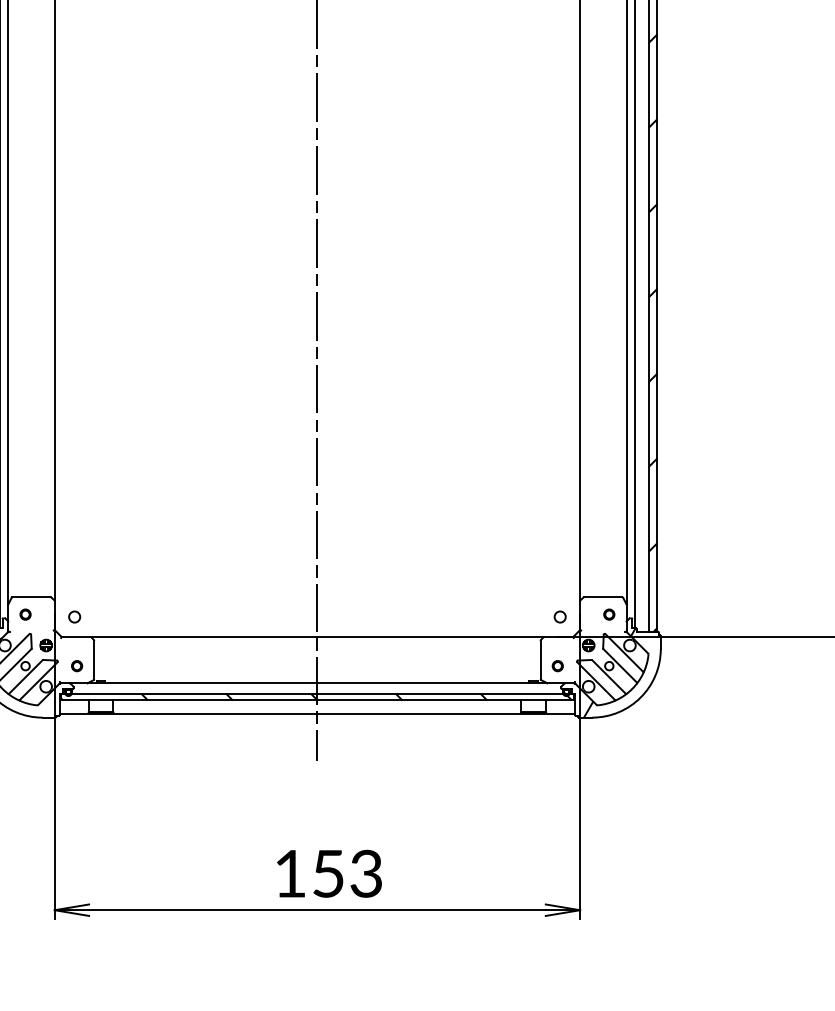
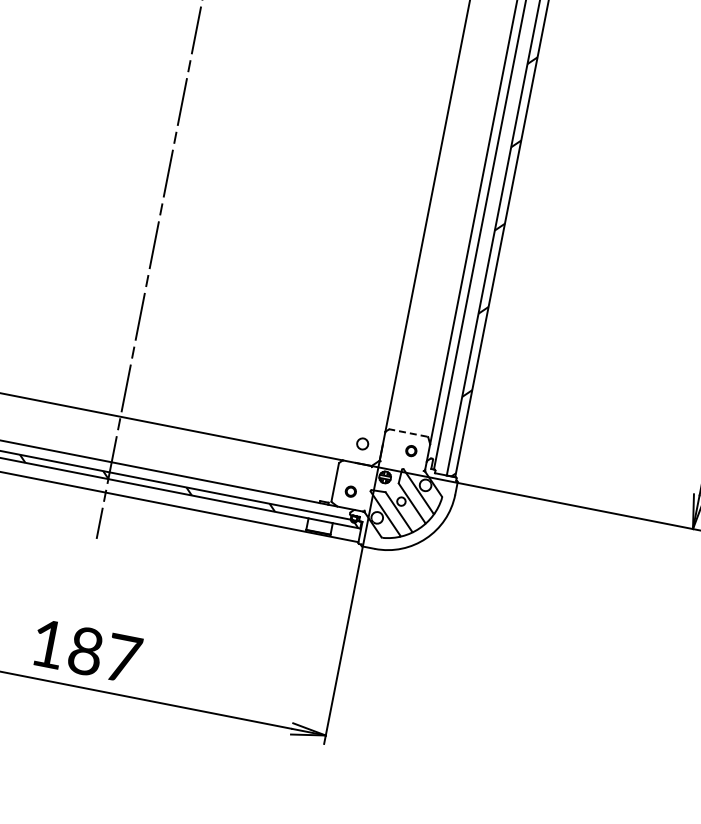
line: (602, 597) -> (407, 432), solid -> dashed
hatch: (609, 672) -> (400, 507), removed
text: (347, 873) -> (104, 654), 153 -> 187

